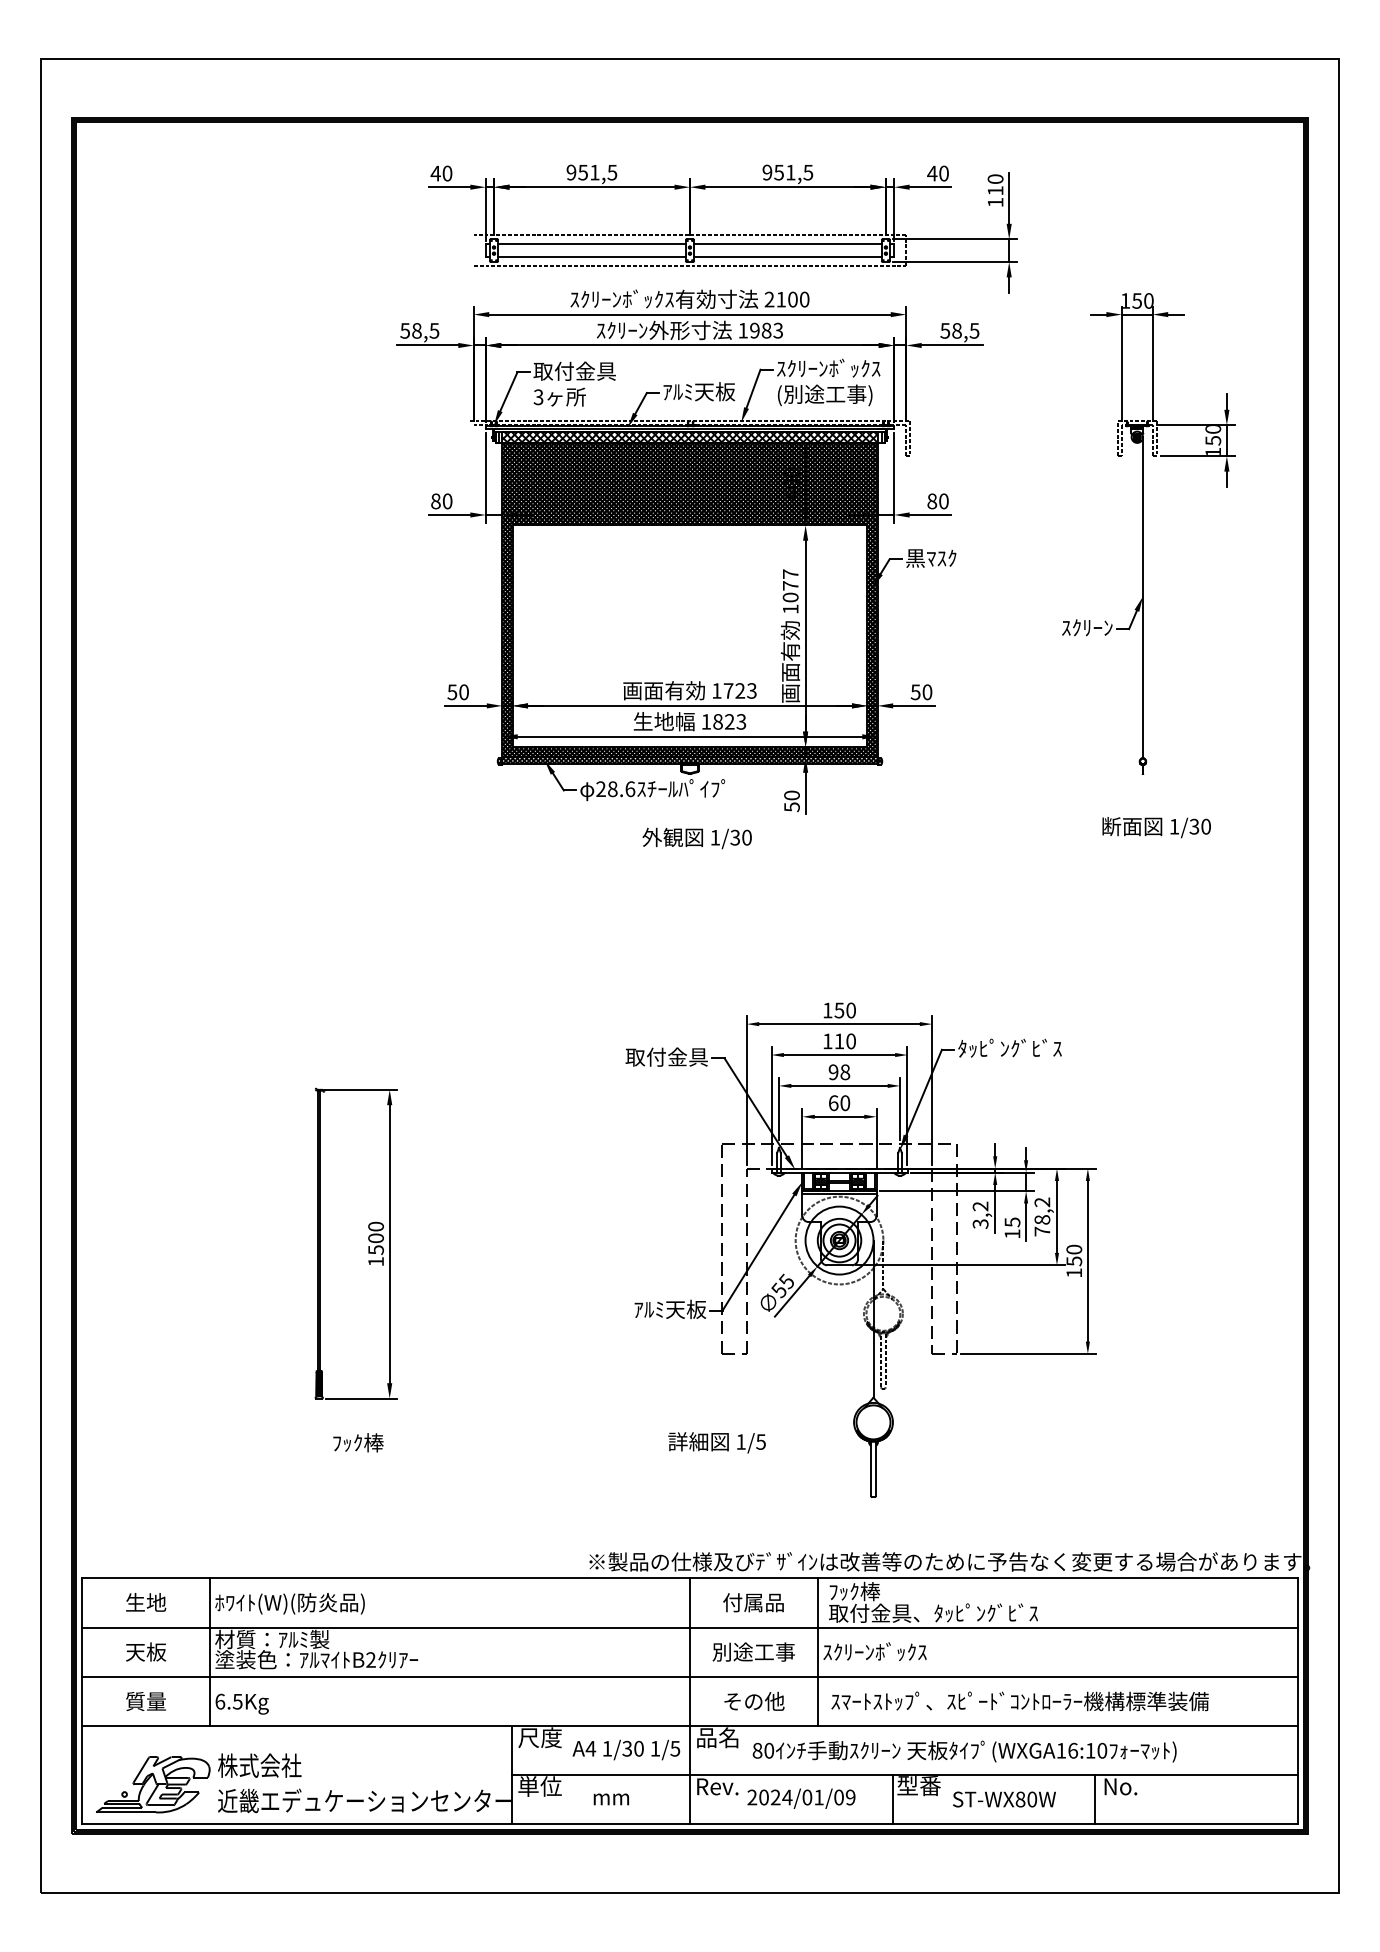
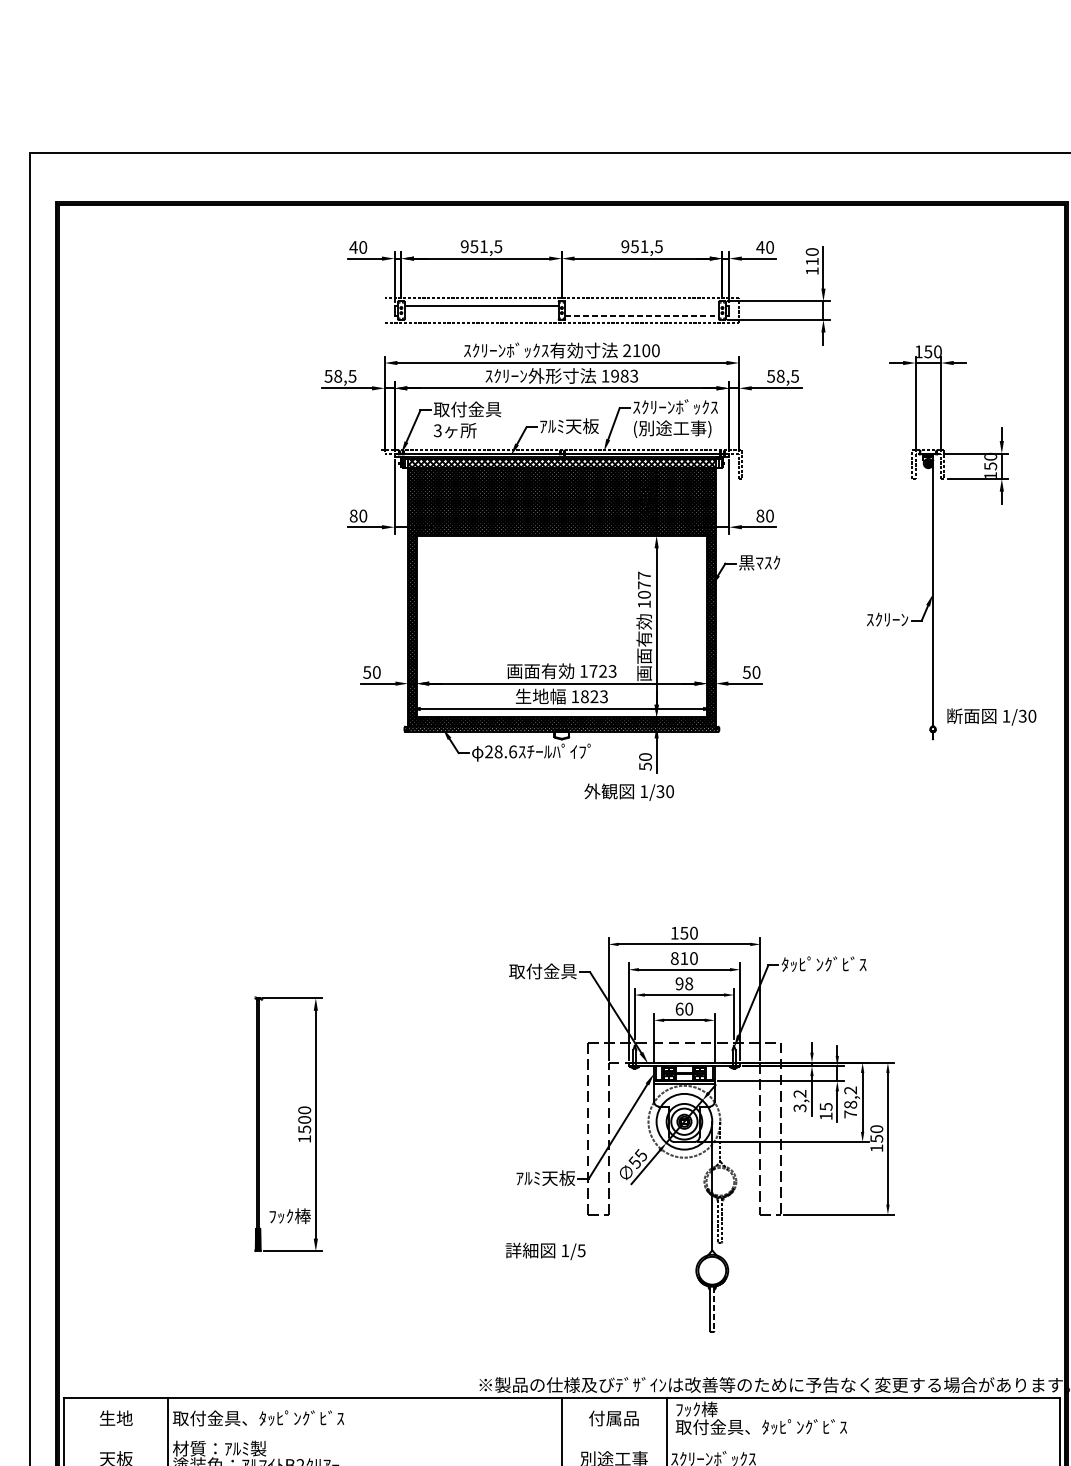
line: (787, 244) -> (641, 305), removed
line: (591, 256) -> (481, 315), removed
line: (787, 256) -> (641, 315), solid -> dashed
text: (1156, 827) -> (991, 716), moved
text: (696, 838) -> (628, 792), moved
text: (827, 1041) -> (674, 958), 110 -> 810
text: (358, 1442) -> (290, 1215), moved
text: (716, 1442) -> (545, 1251), moved
line: (876, 1469) -> (714, 1309), solid -> dashed
text: (319, 1603) -> (258, 1419), ﾎﾜｲﾄ(W)(防炎品) -> 取付金具、ﾀｯﾋﾟﾝｸﾞﾋﾞｽ
line: (689, 1627) -> (561, 1438), removed

